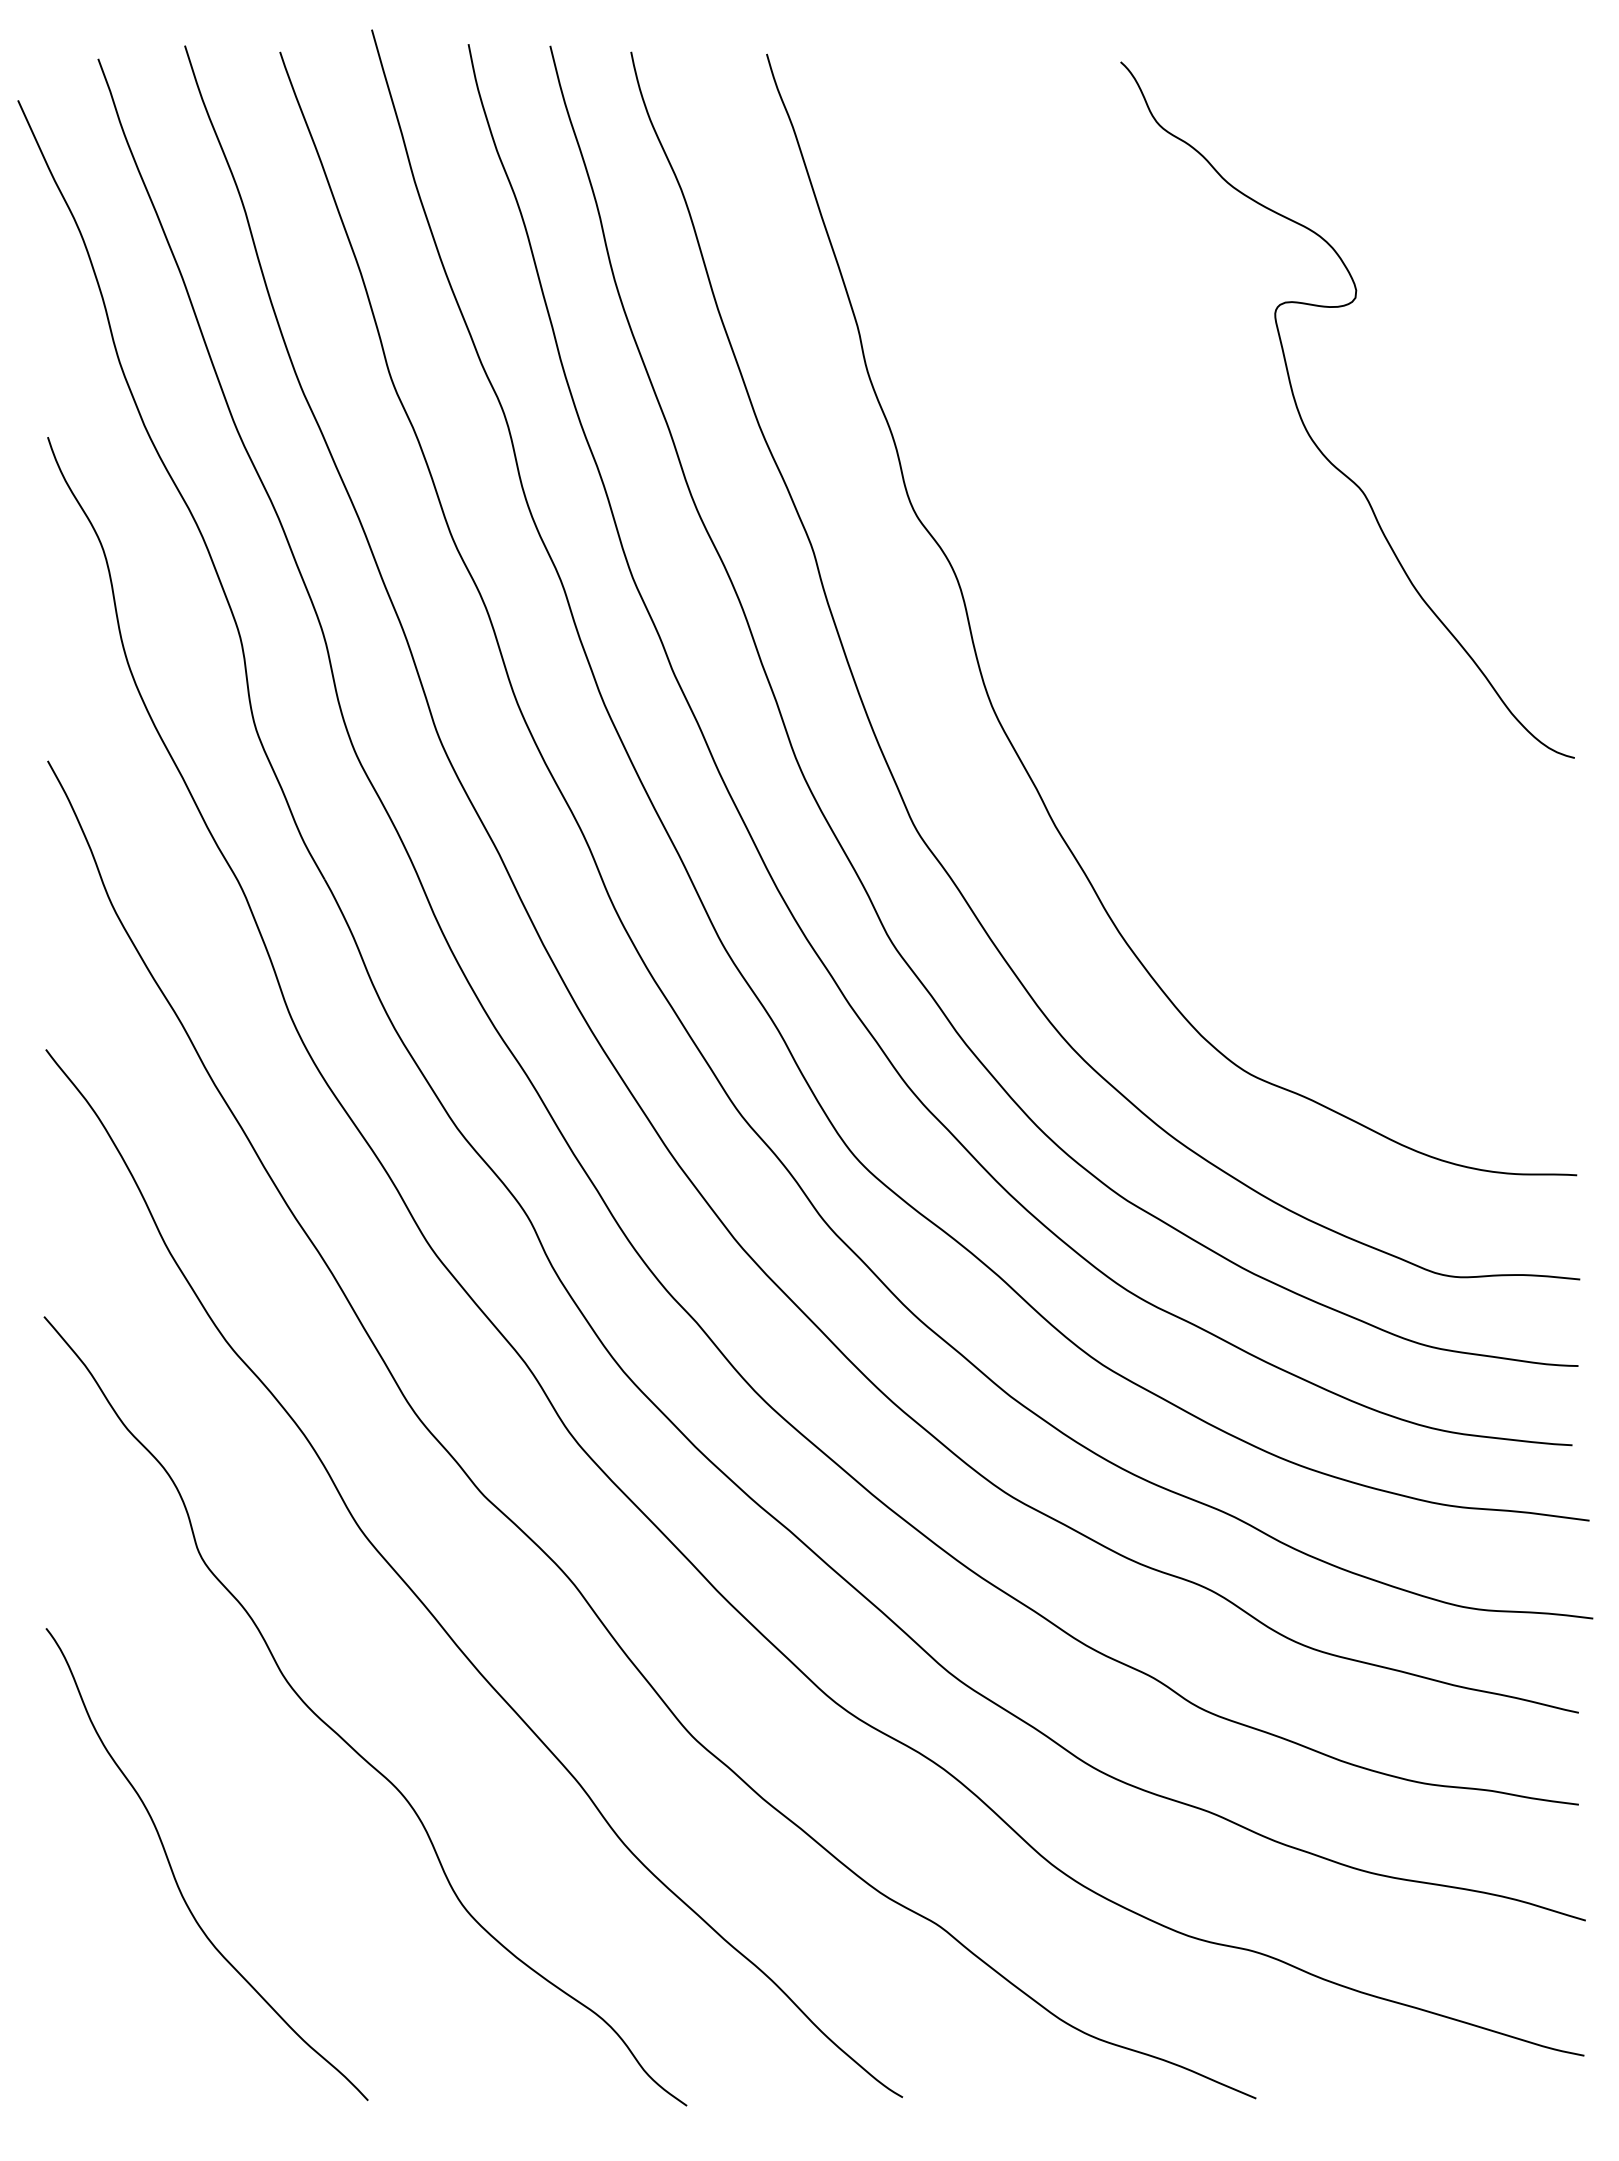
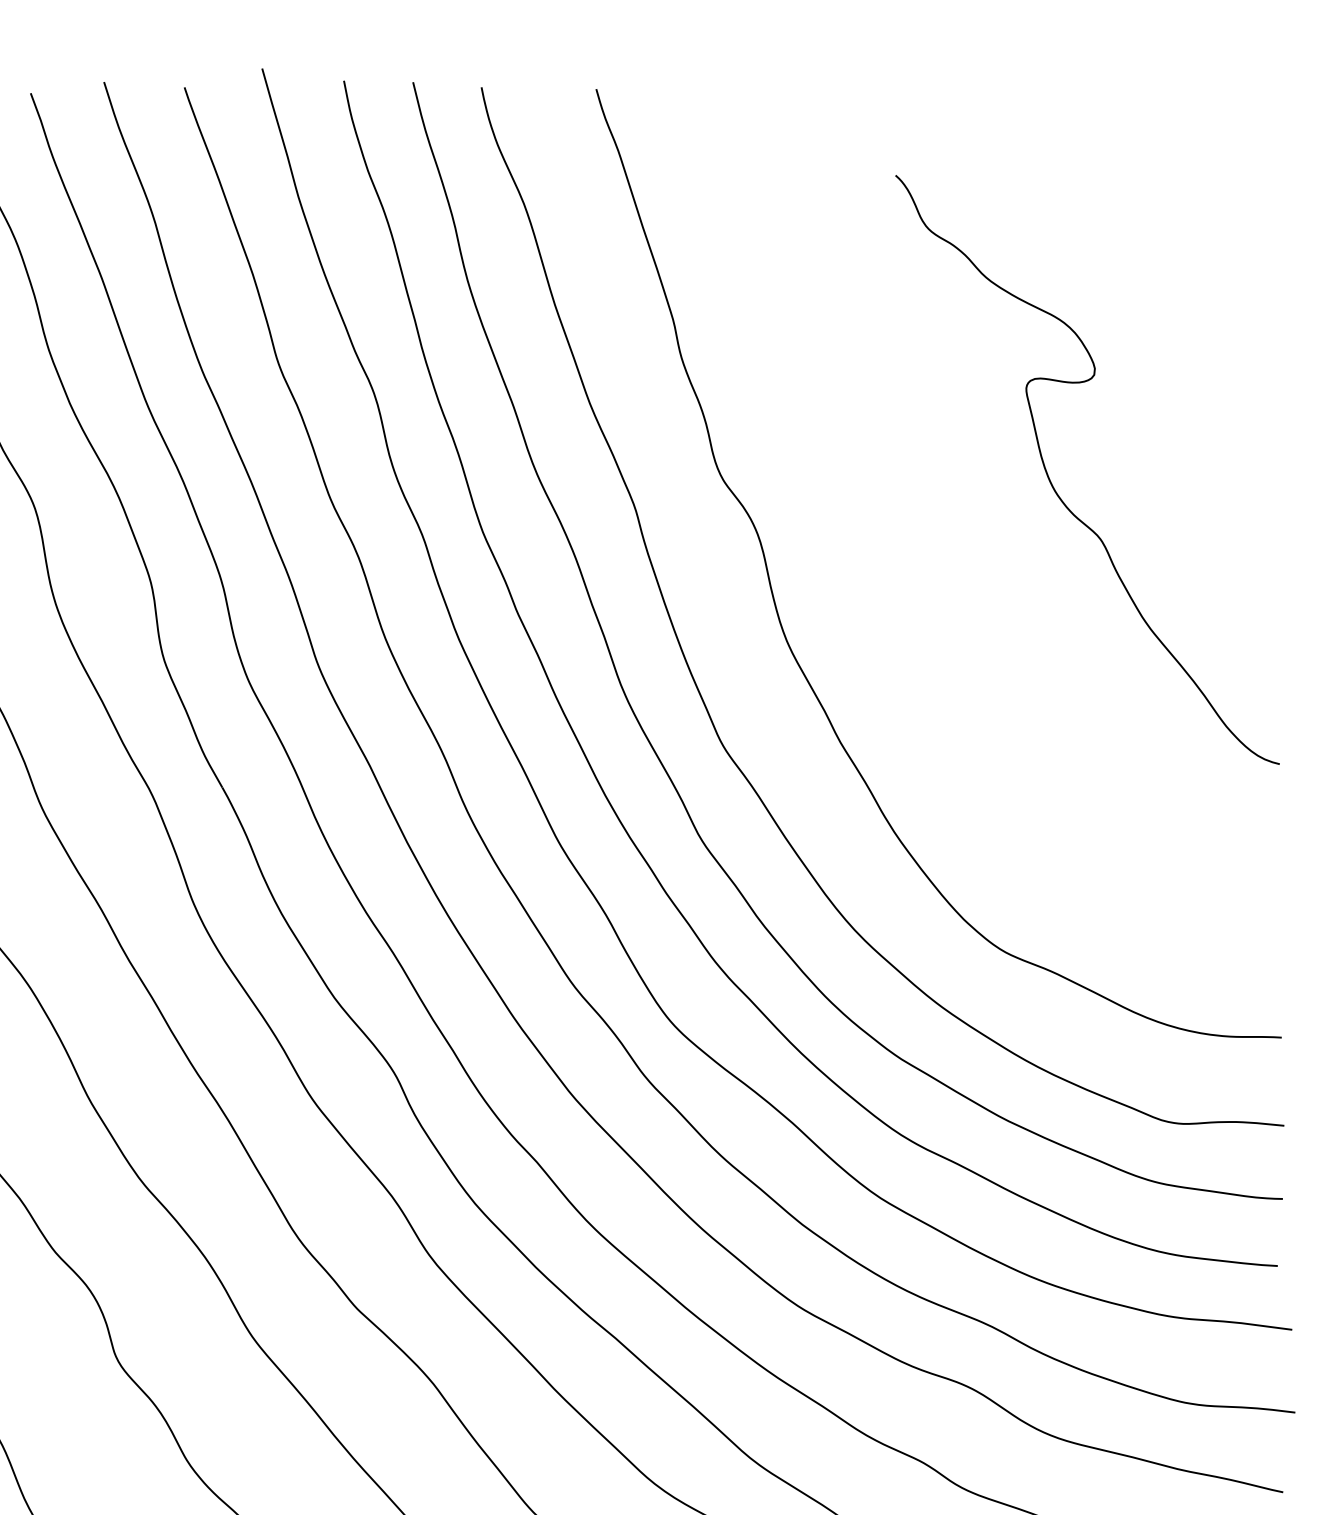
curve: (1307, 429) -> (1053, 486), moved

